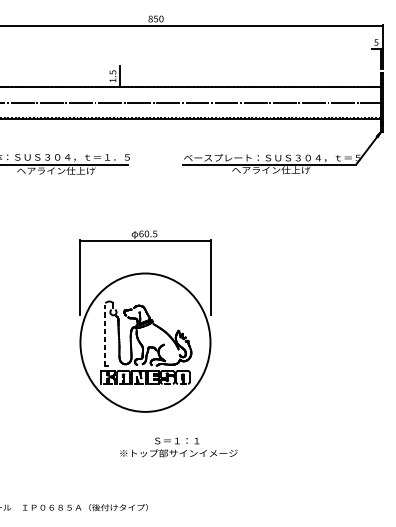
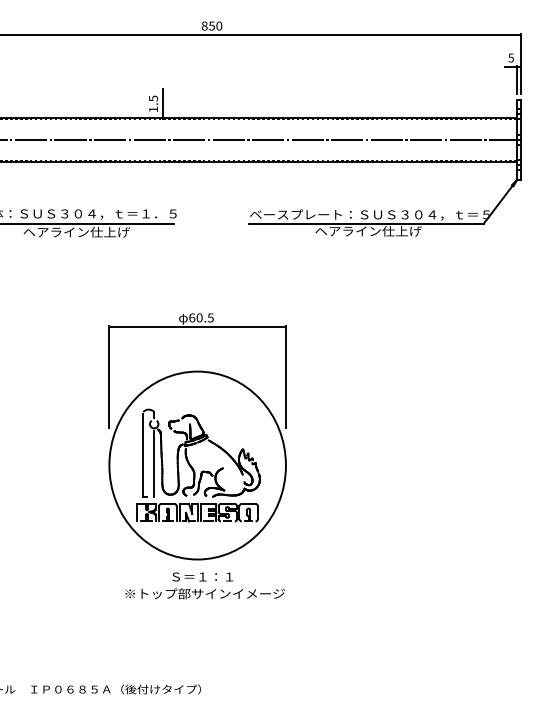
line: (105, 335) -> (143, 455), dashed -> solid
line: (113, 341) -> (154, 463), added
text: (178, 447) -> (204, 585), moved

